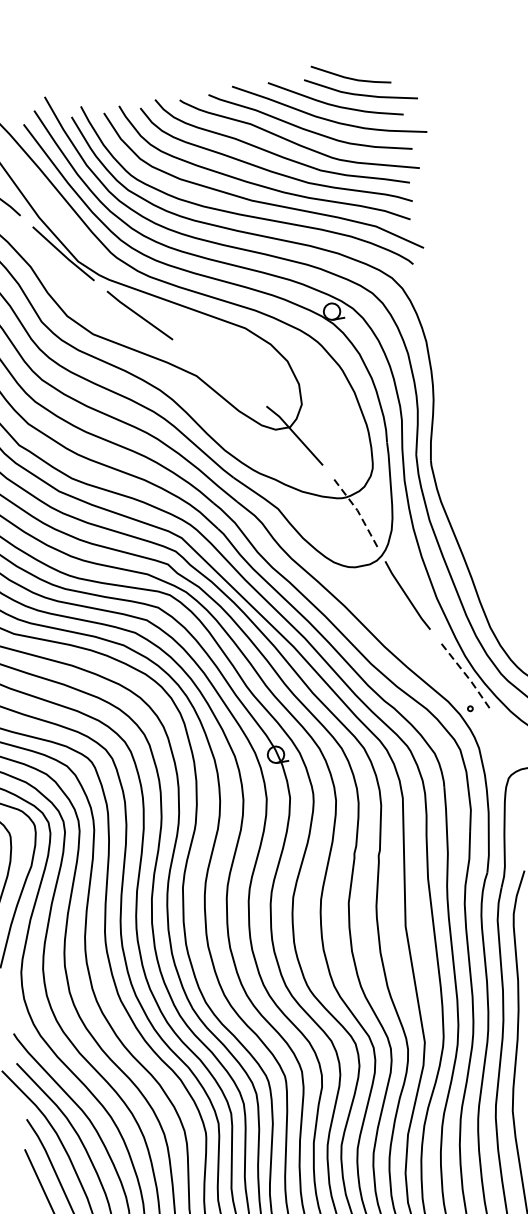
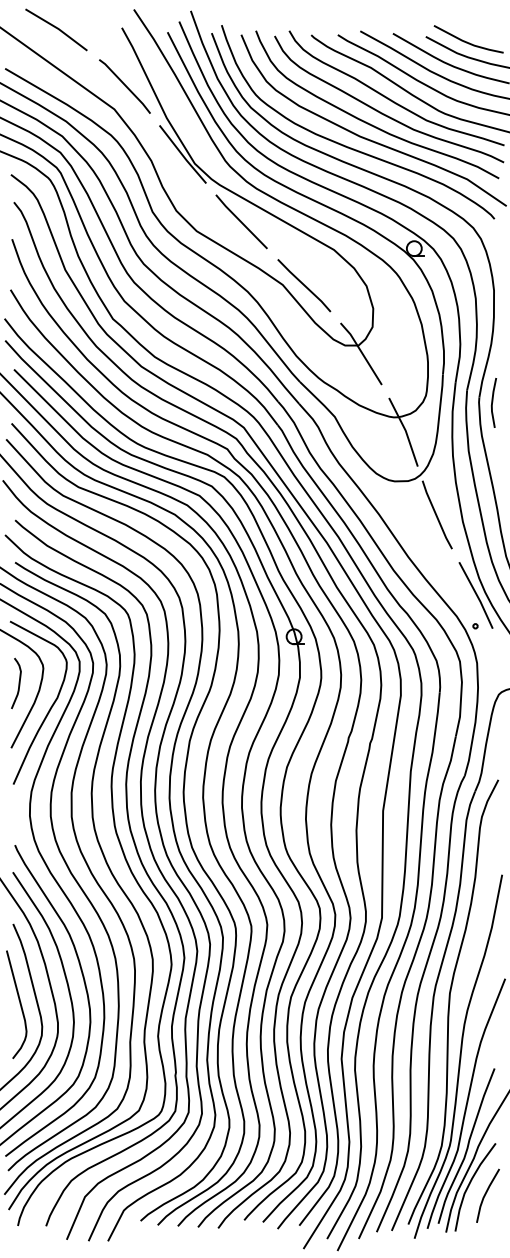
line: (220, 372) -> (304, 285), added
line: (447, 463) -> (493, 402), added
line: (357, 510) -> (405, 430), dashed -> solid
line: (465, 675) -> (476, 595), dashed -> solid

